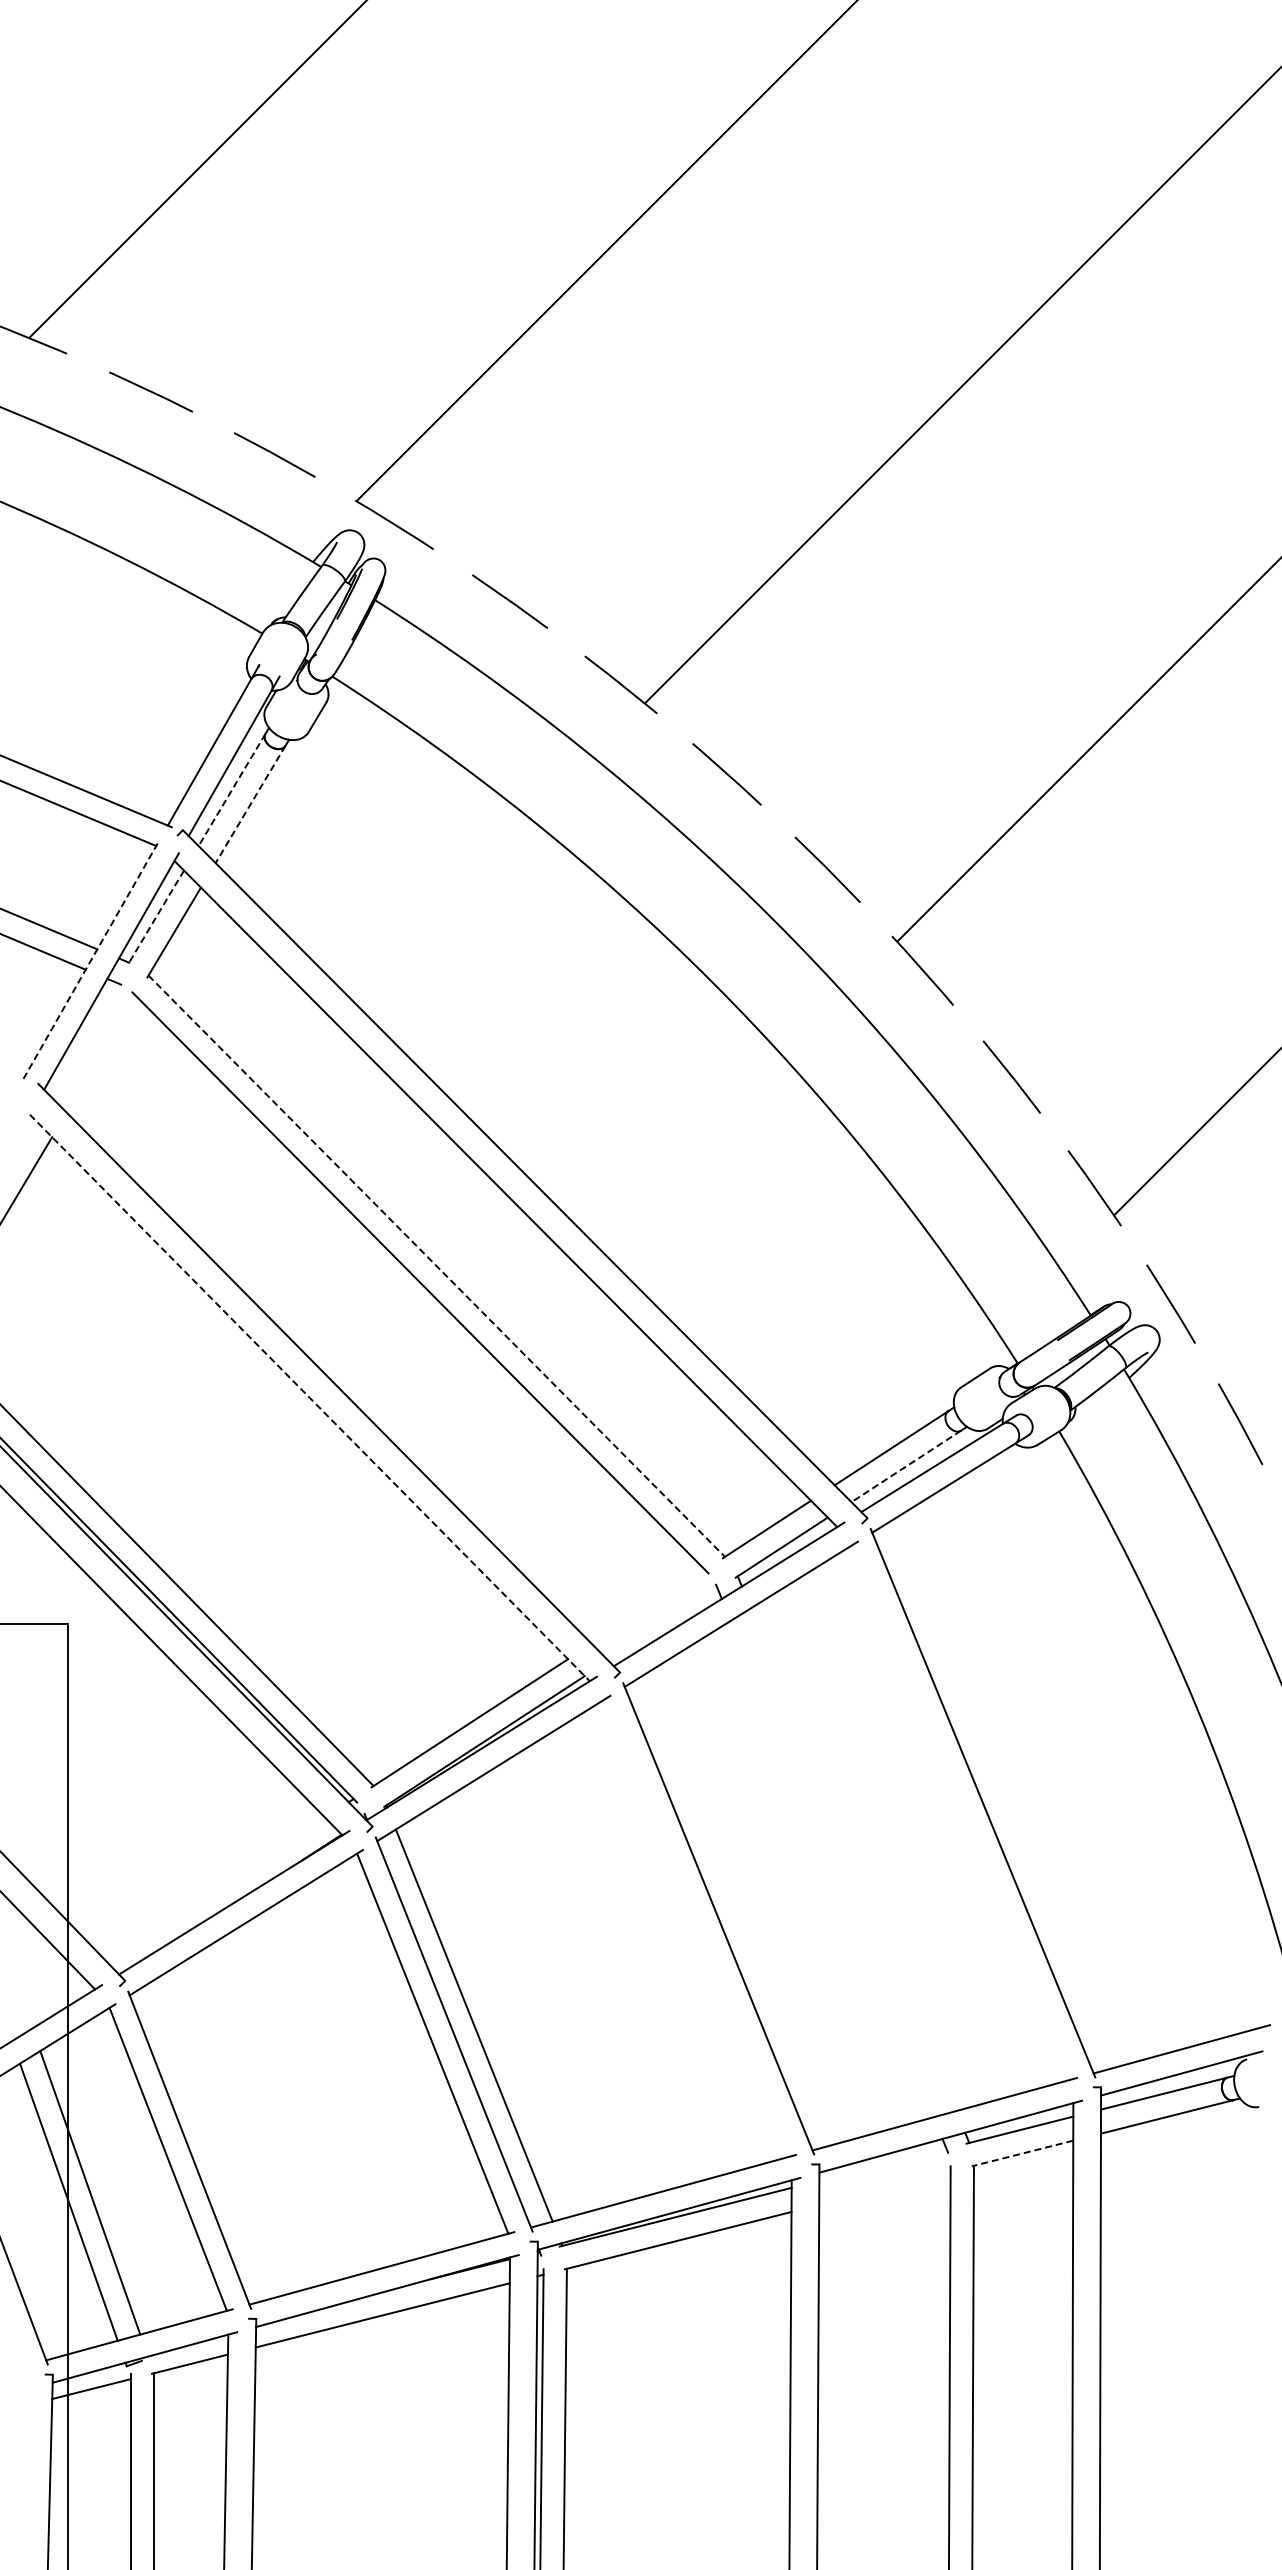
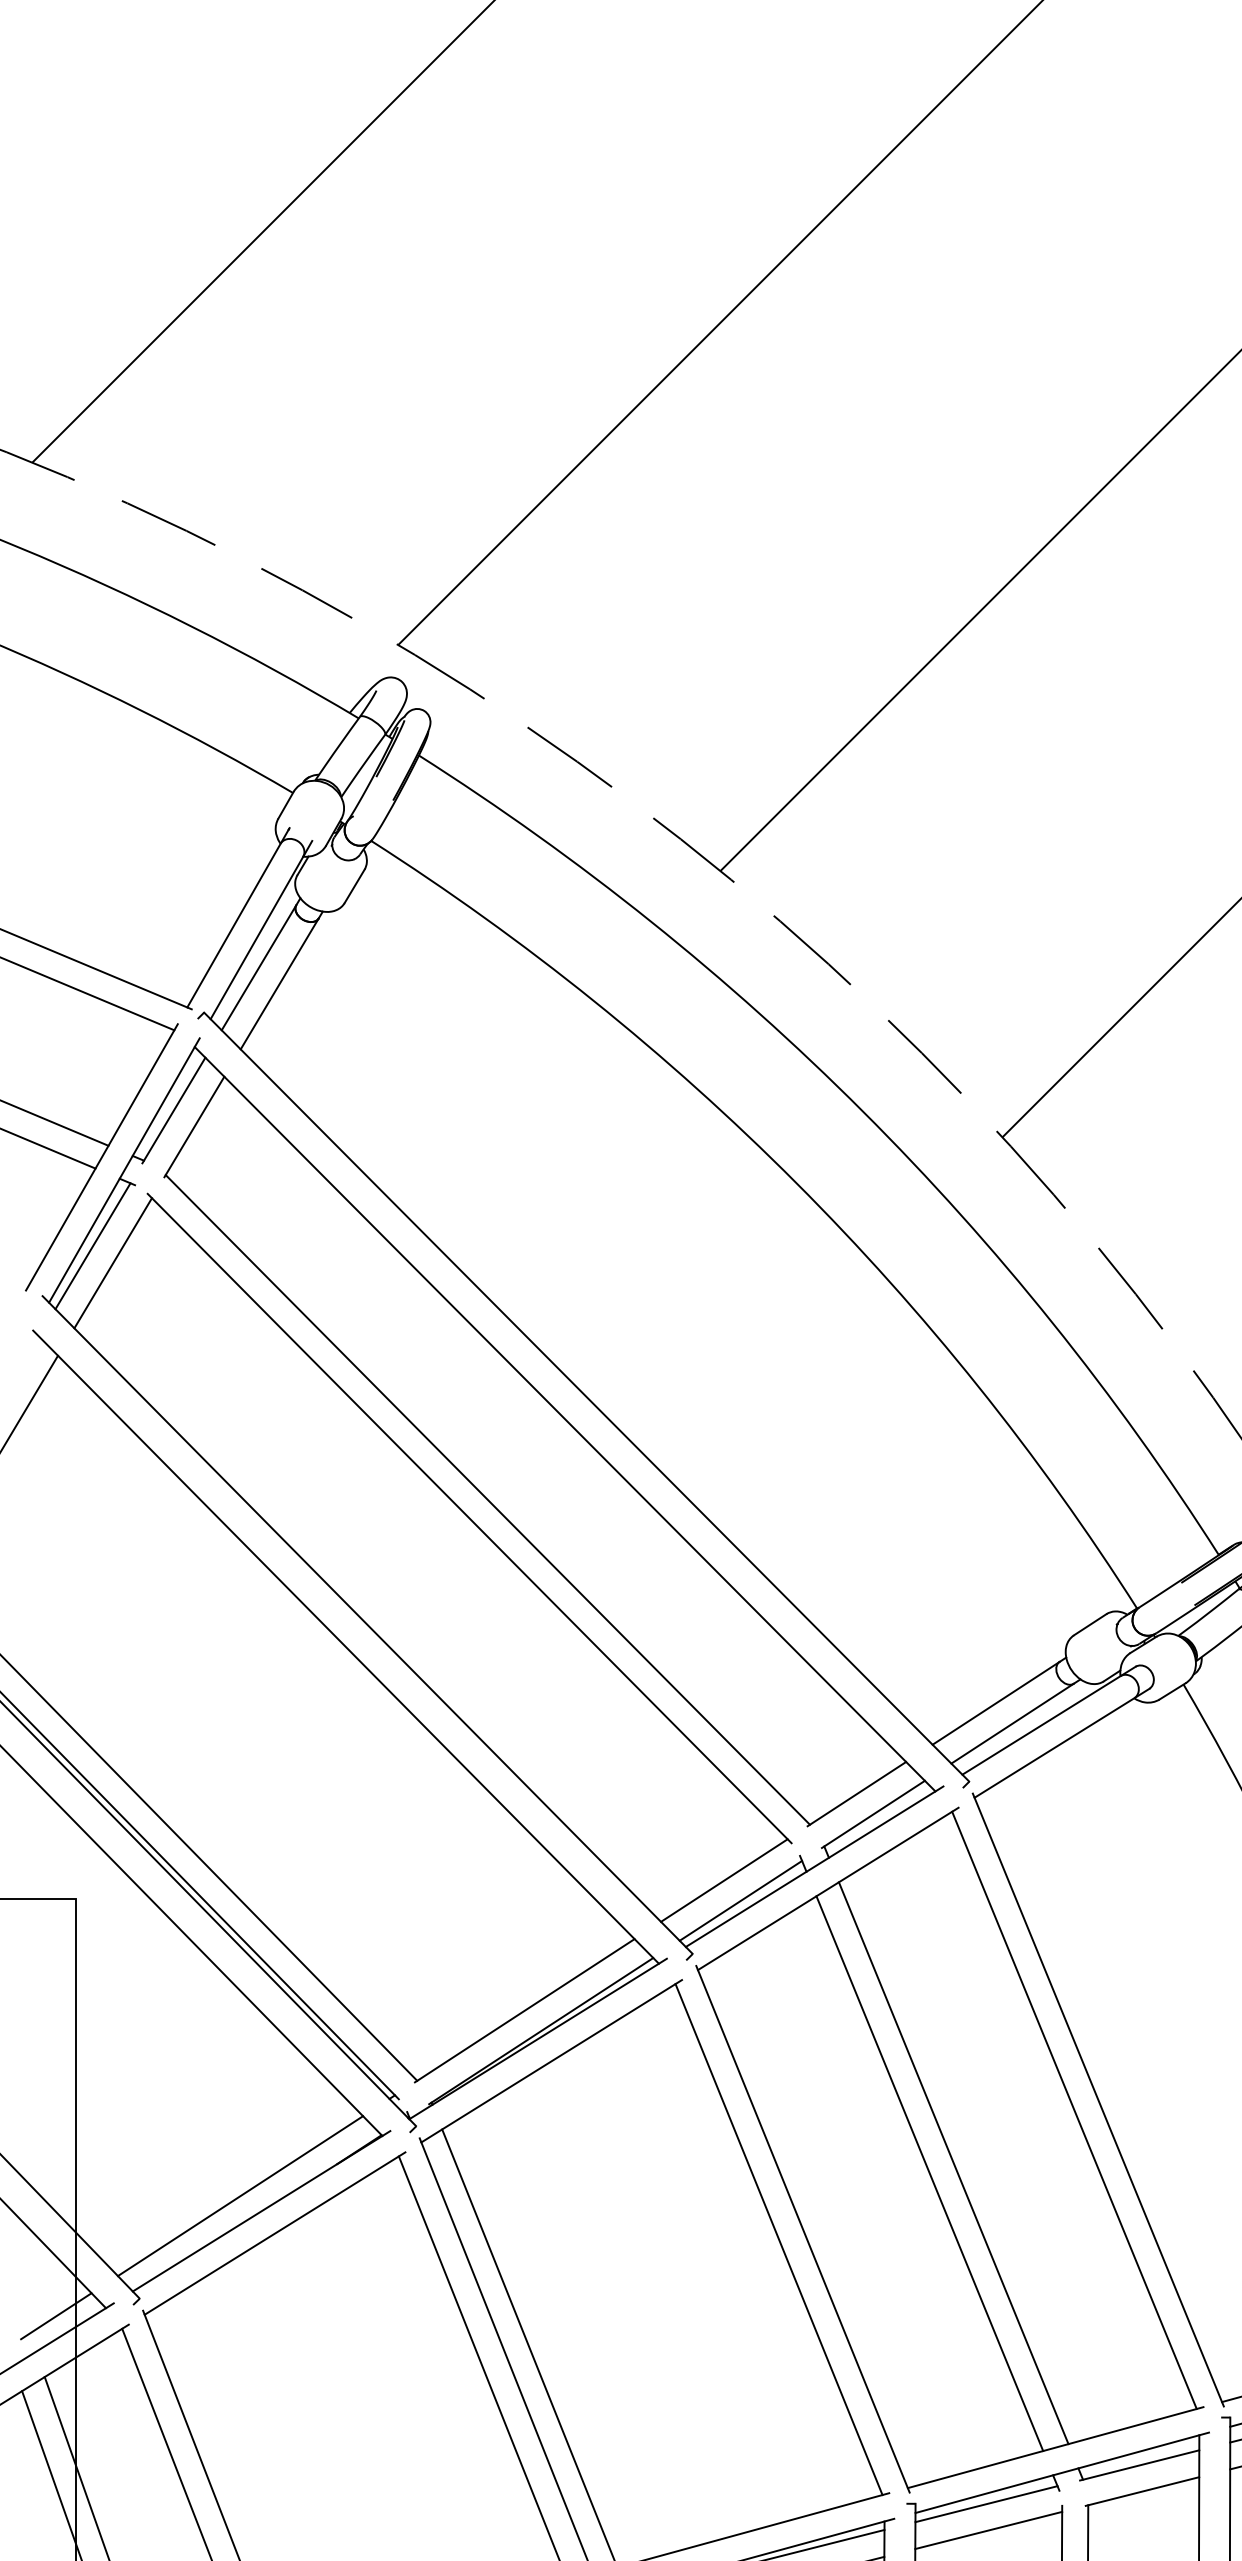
line: (231, 790) -> (258, 968), dashed -> solid
line: (250, 804) -> (279, 983), dashed -> solid
line: (155, 918) -> (173, 1111), dashed -> solid
line: (91, 959) -> (101, 1157), dashed -> solid
line: (83, 1038) -> (93, 1245), added
line: (101, 1054) -> (113, 1263), added
line: (437, 1266) -> (488, 1500), dashed -> solid
line: (310, 1398) -> (346, 1647), dashed -> solid
line: (905, 1466) -> (1011, 1723), dashed -> solid
line: (648, 1606) -> (724, 1880), added
line: (662, 1624) -> (740, 1900), added
line: (961, 1812) -> (1074, 2110), added
line: (853, 1859) -> (953, 2162), added
line: (831, 1868) -> (929, 2173), added
line: (215, 1888) -> (240, 2195), added
line: (696, 1927) -> (778, 2238), added
line: (50, 1996) -> (56, 2316), added
line: (1022, 2153) -> (1142, 2491), dashed -> solid
line: (882, 2164) -> (986, 2503), added
line: (884, 2187) -> (988, 2529), added

